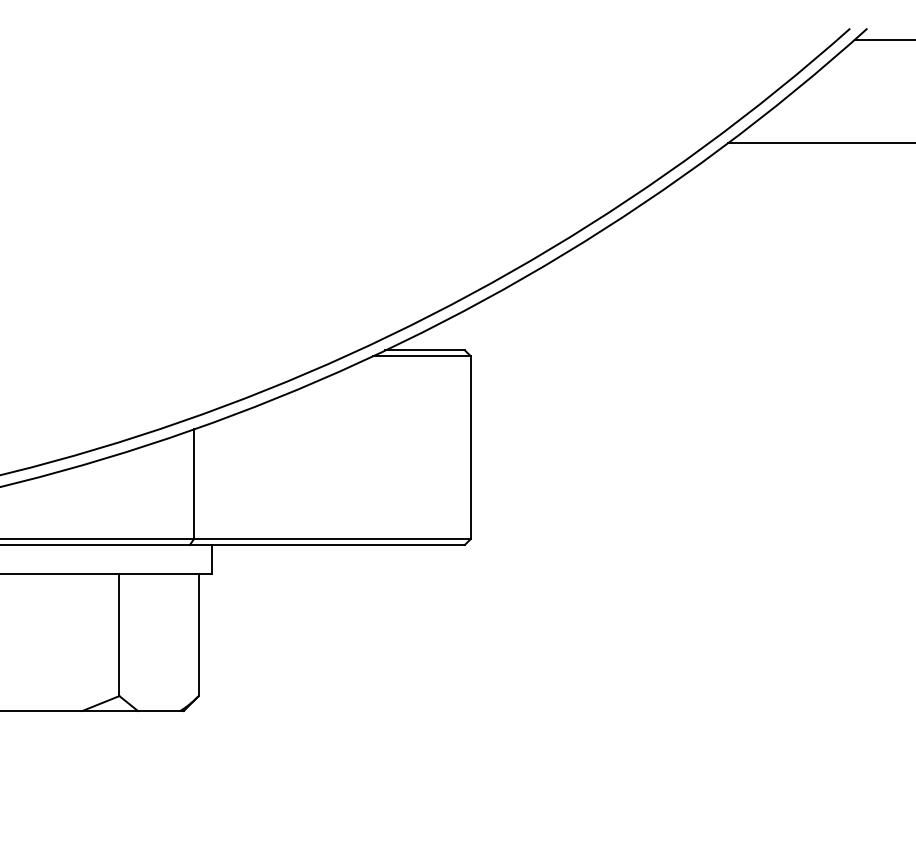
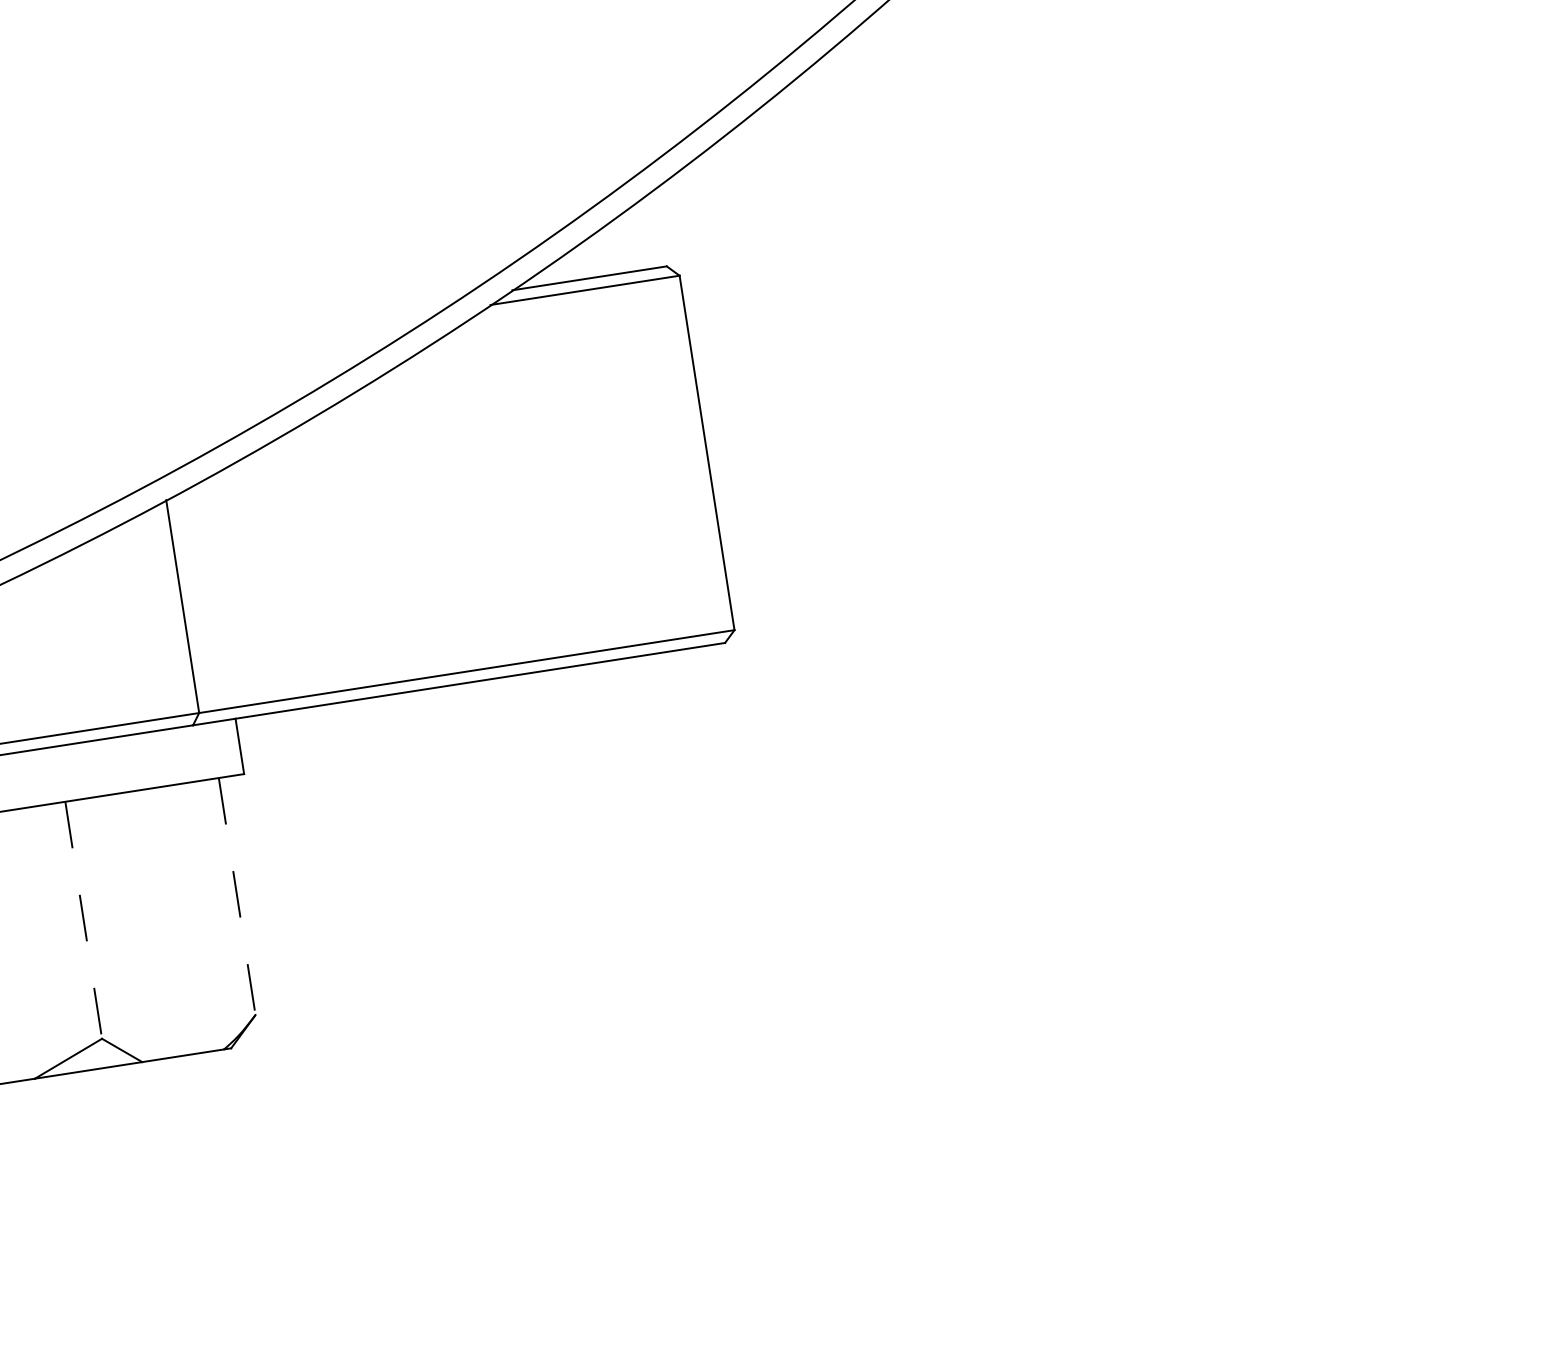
line: (119, 635) -> (84, 921), solid -> dashed
line: (198, 635) -> (236, 897), solid -> dashed

